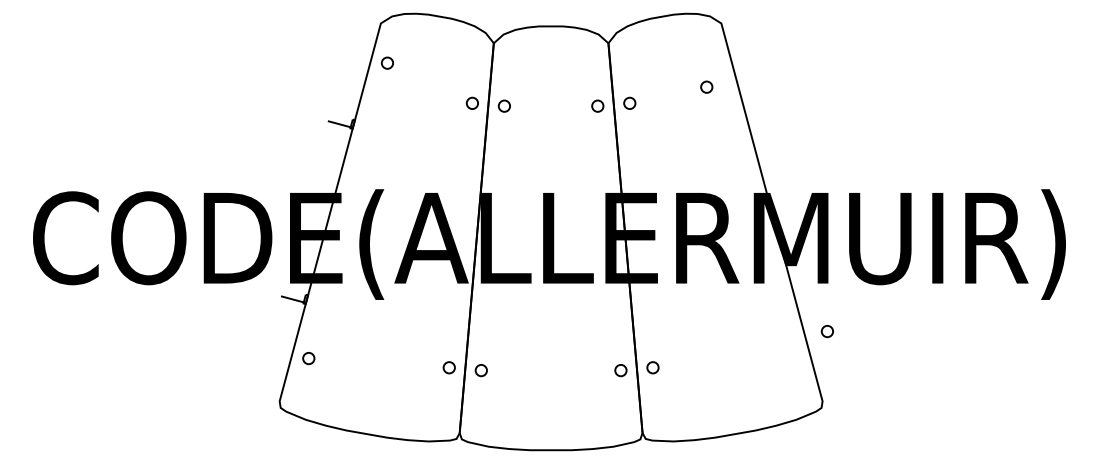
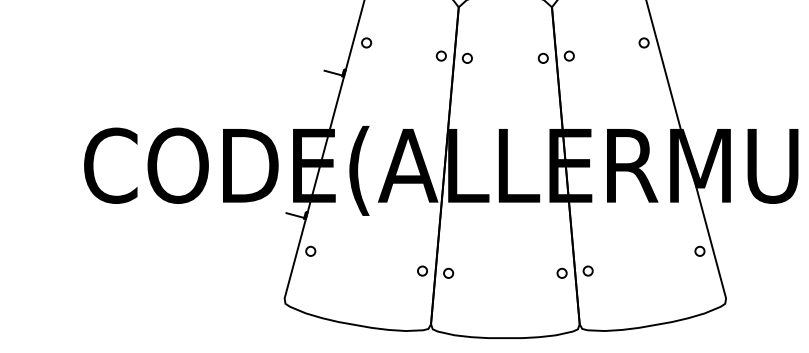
circle: (387, 62) -> (366, 42), moved
circle: (706, 86) -> (643, 42), moved
circle: (826, 331) -> (699, 251), moved
circle: (308, 358) -> (310, 251), moved

